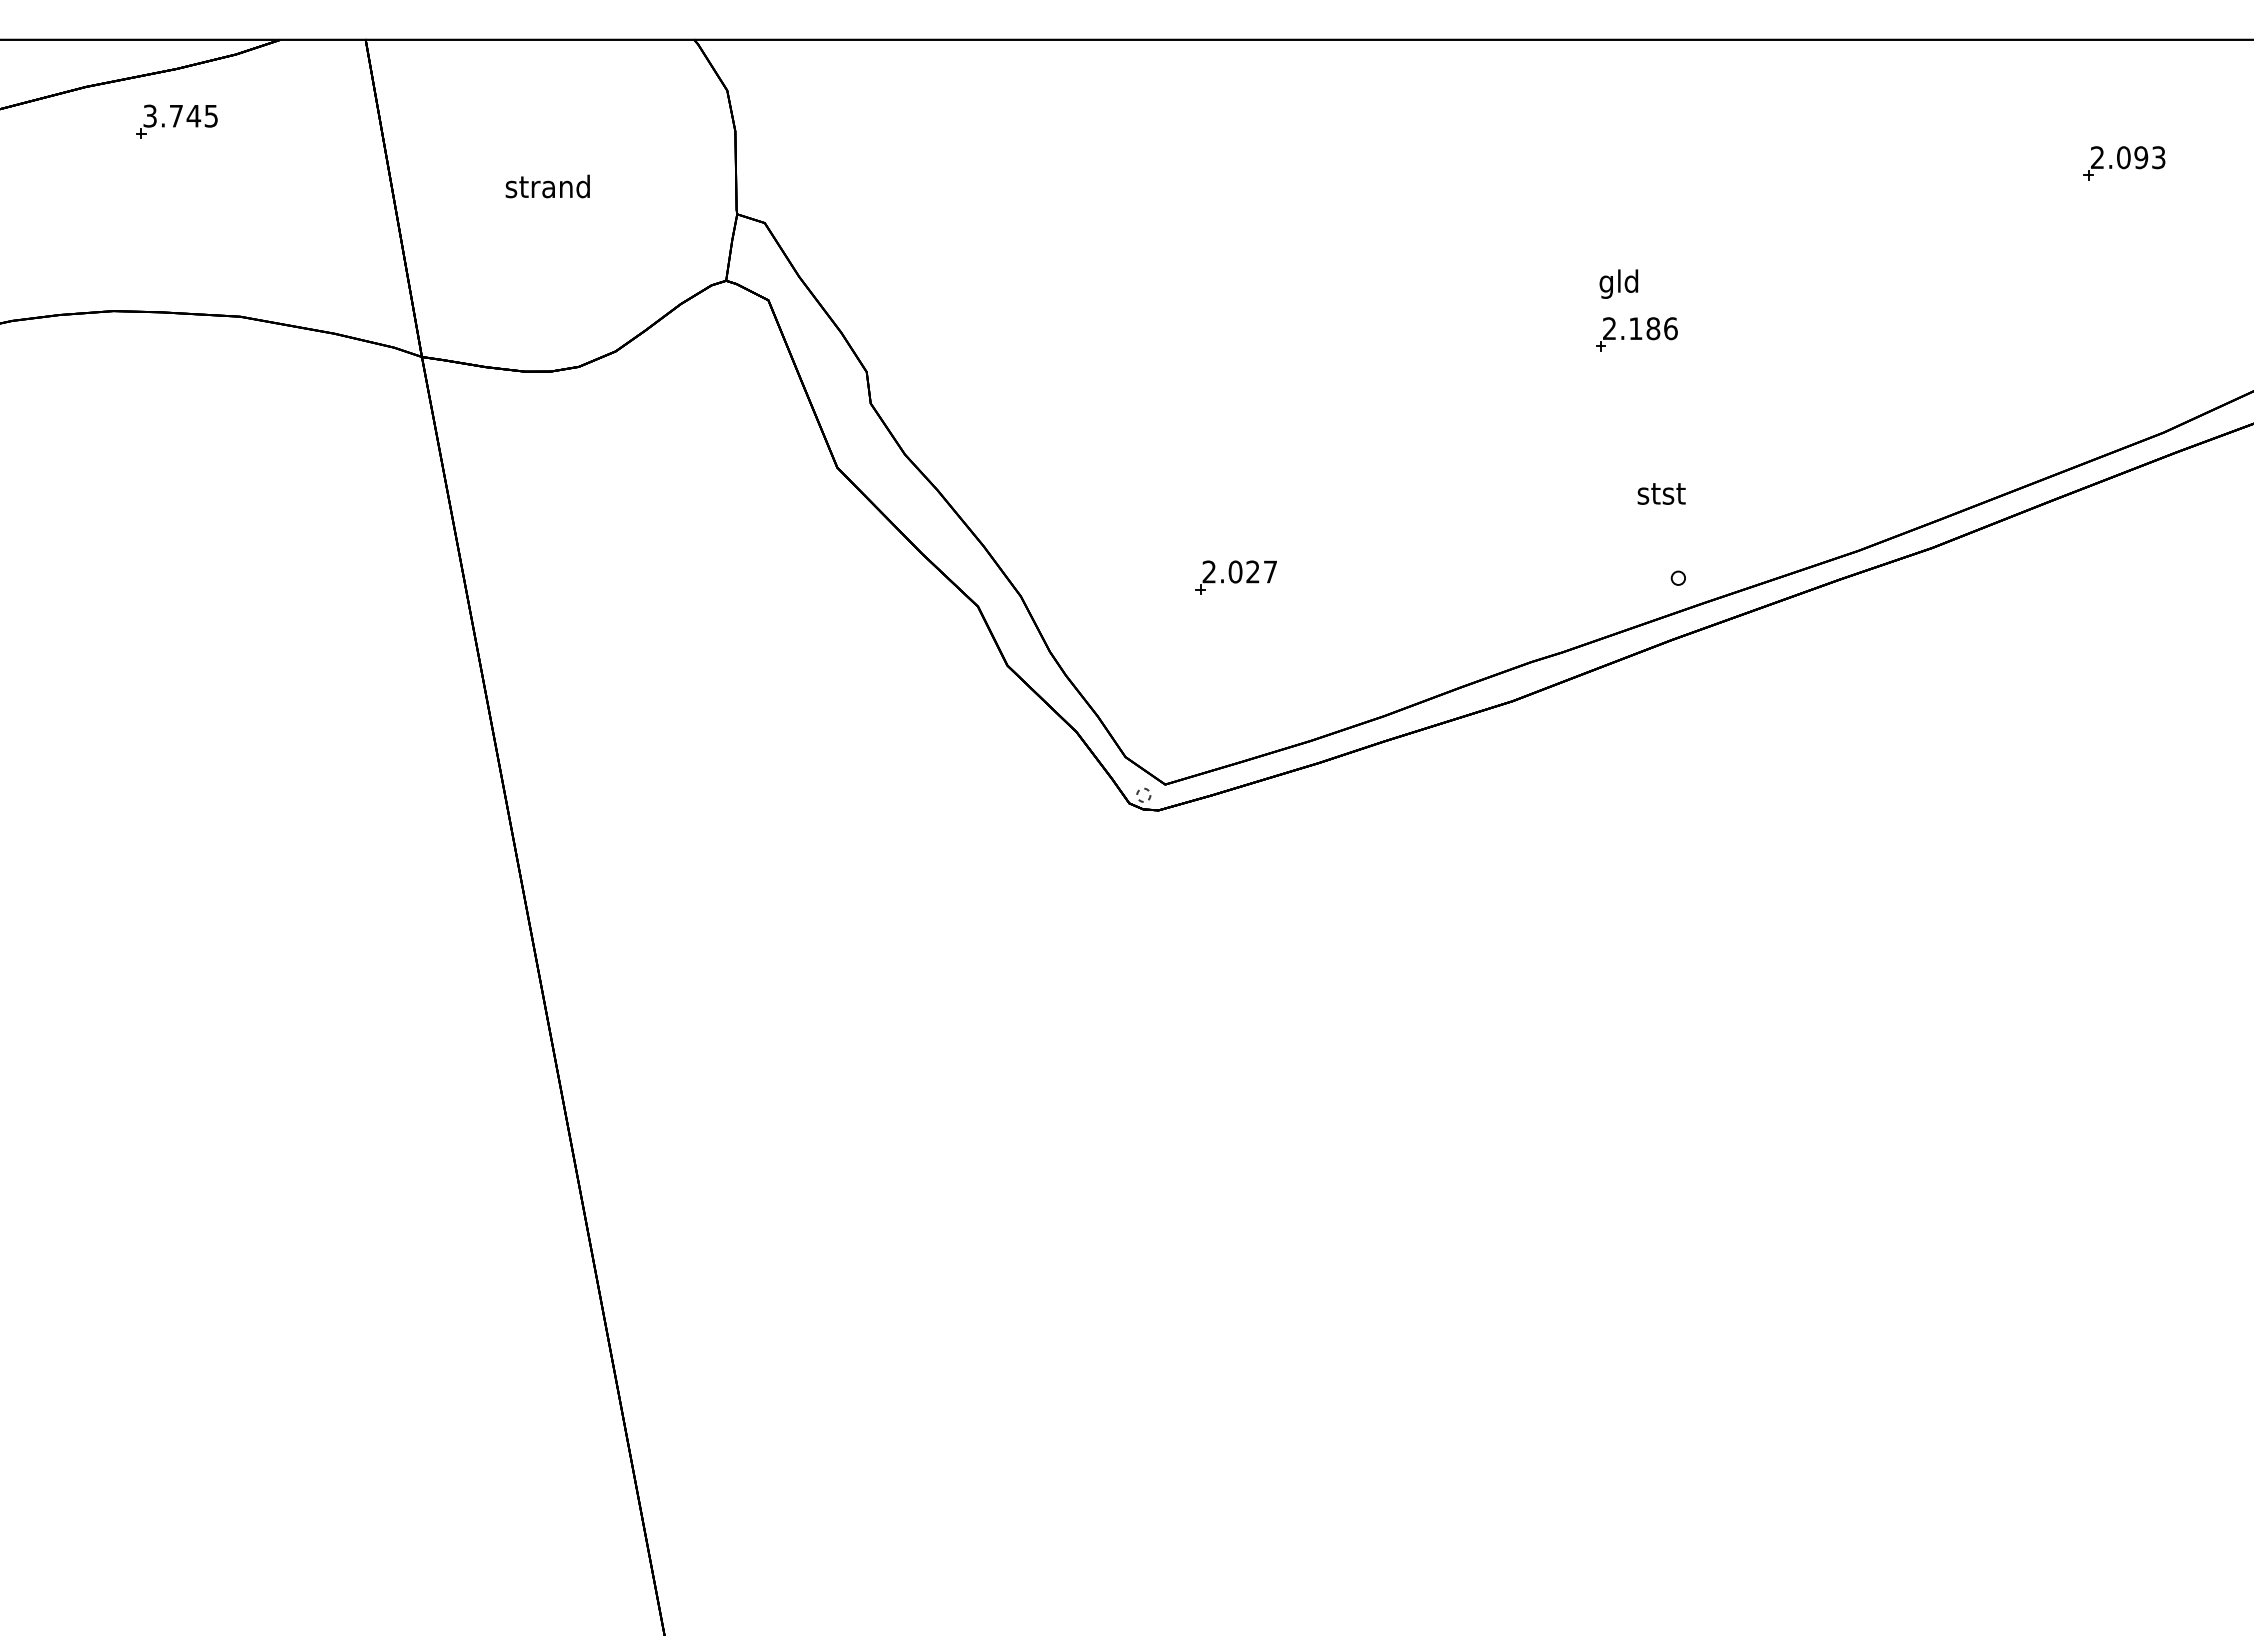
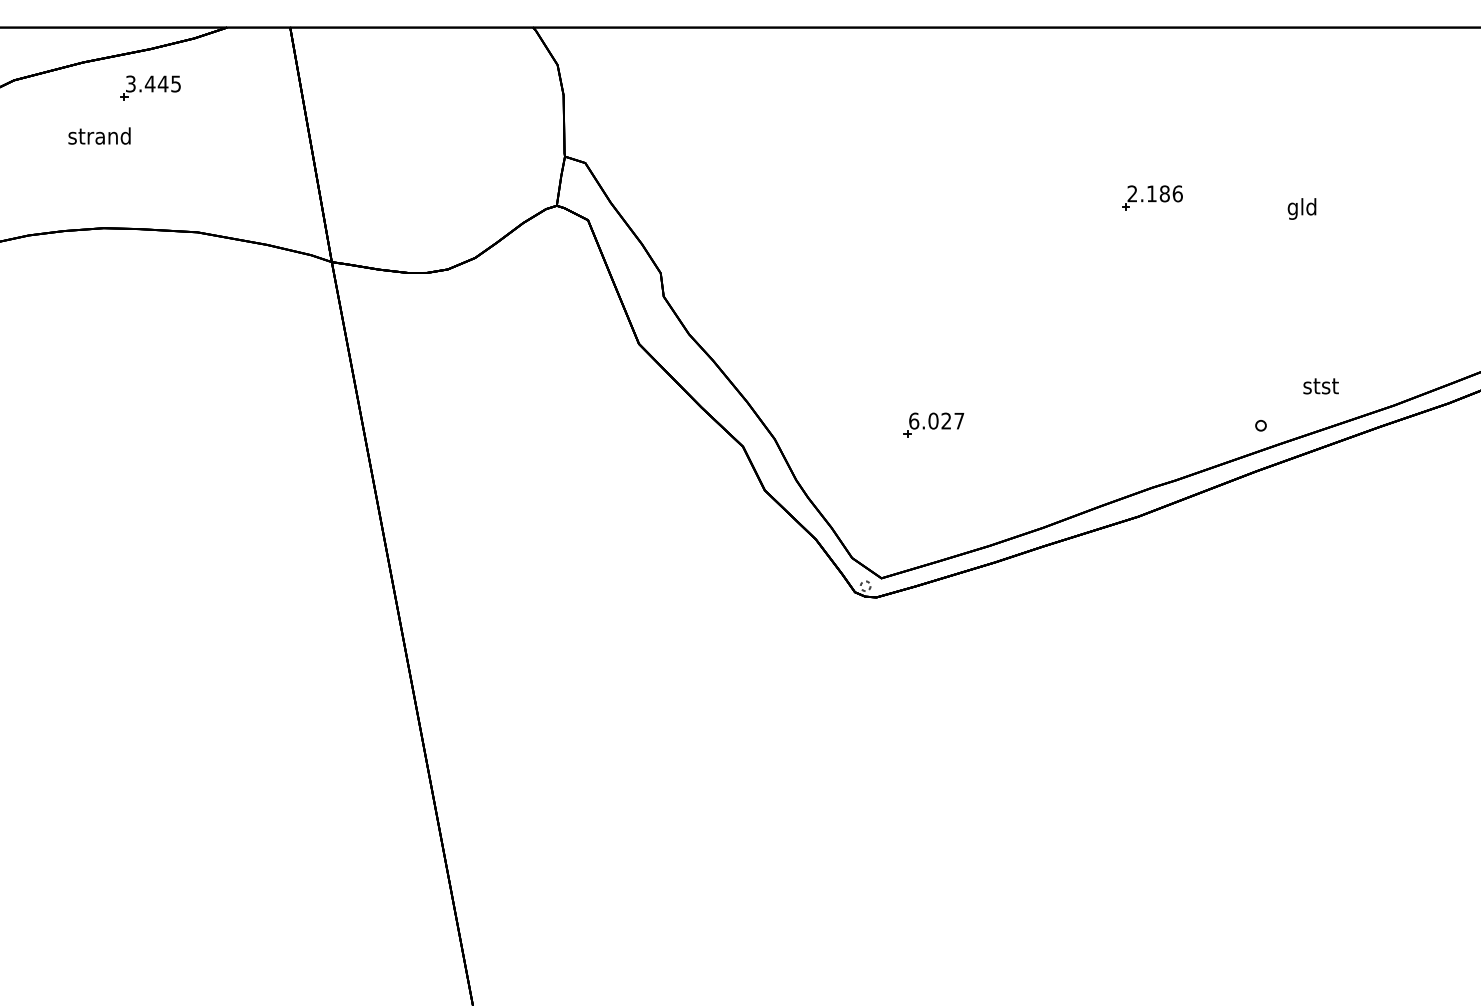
text: (176, 116) -> (150, 84), 3.745 -> 3.445
text: (547, 186) -> (99, 136), moved
text: (1618, 283) -> (1301, 208), moved
part: (1636, 334) -> (1152, 198), moved
text: (1661, 493) -> (1320, 386), moved
text: (1209, 571) -> (914, 420), 2.027 -> 6.027

